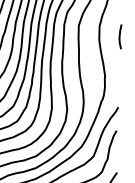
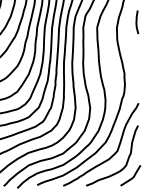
line: (120, 37) -> (137, 22), moved

